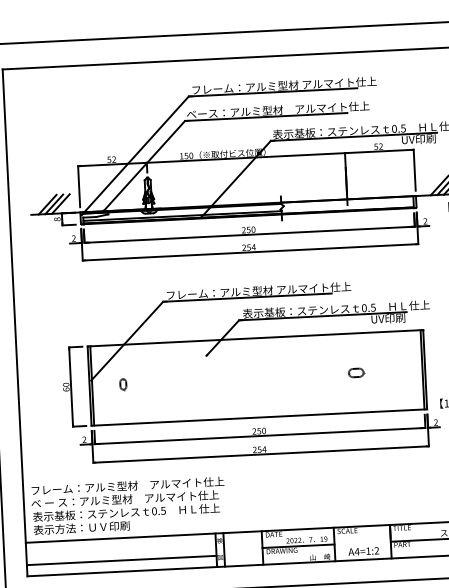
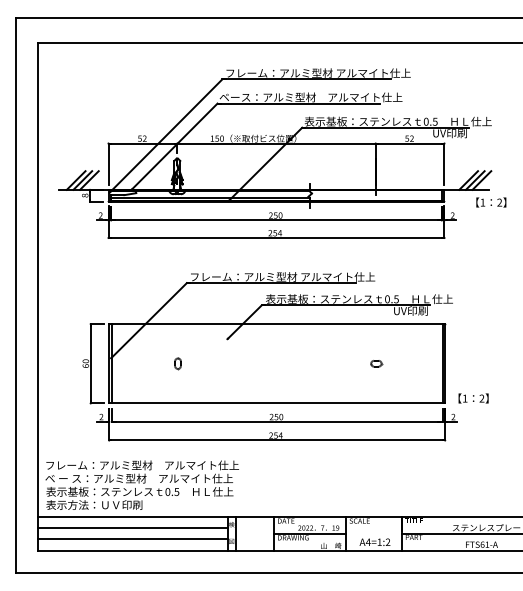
part: (356, 372) -> (376, 363), size x0.71
part: (122, 384) -> (177, 363), moved
line: (120, 549) -> (132, 528), added

